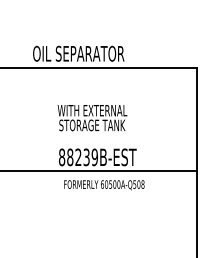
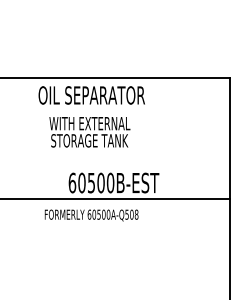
text: (78, 53) -> (91, 95), moved
text: (92, 118) -> (89, 132), moved
text: (78, 156) -> (91, 182), 88239B-EST -> 60500B-EST
text: (104, 185) -> (91, 215), moved

